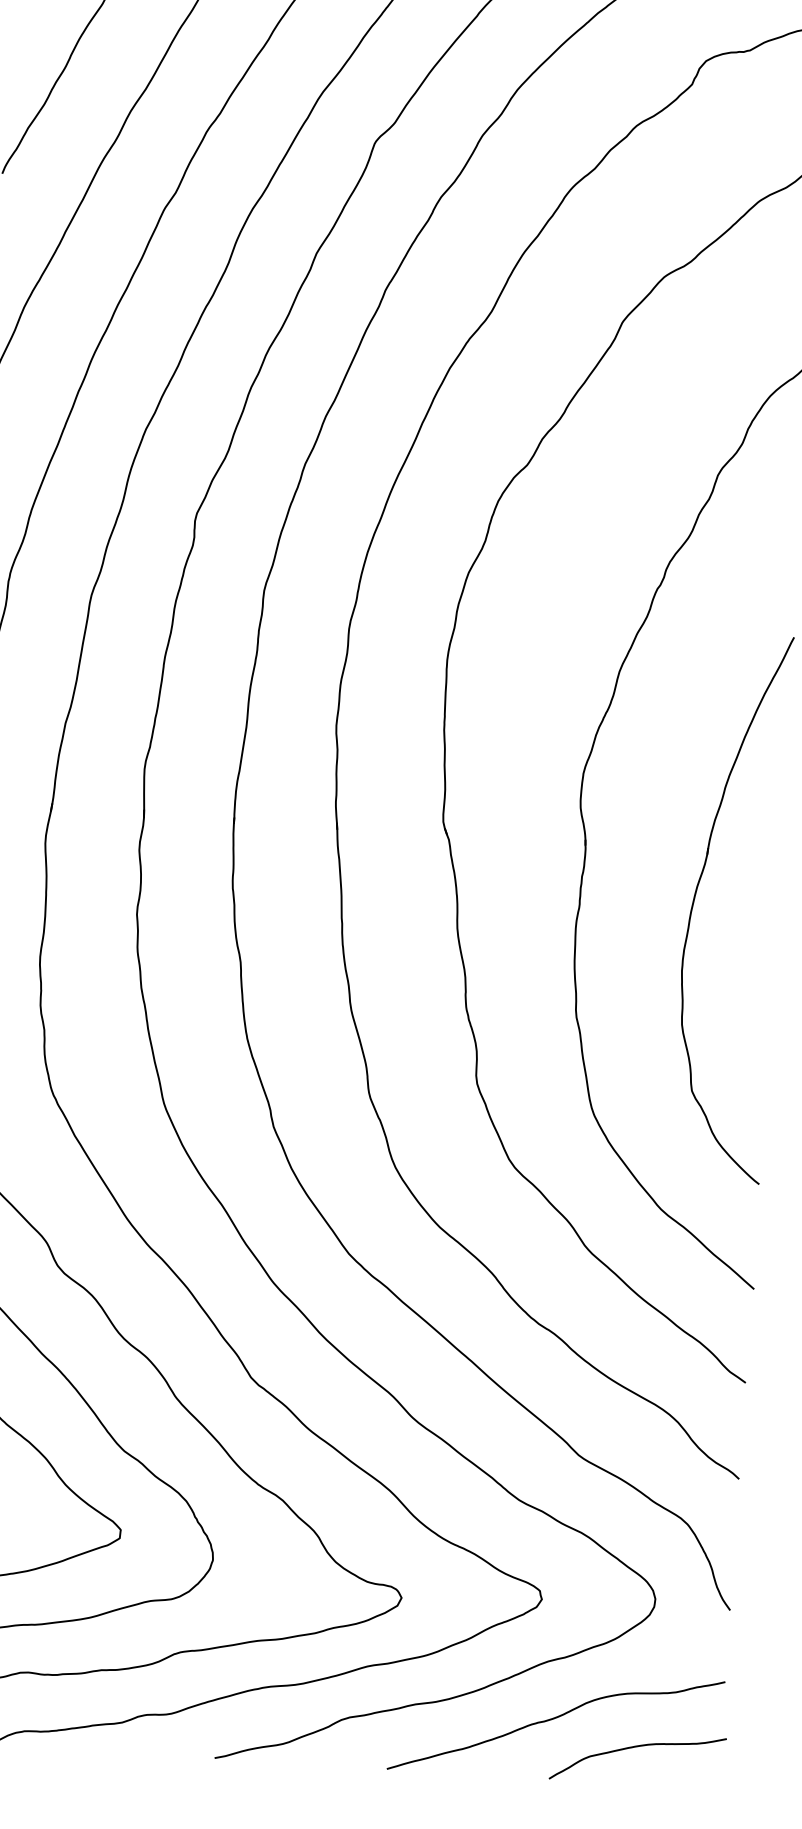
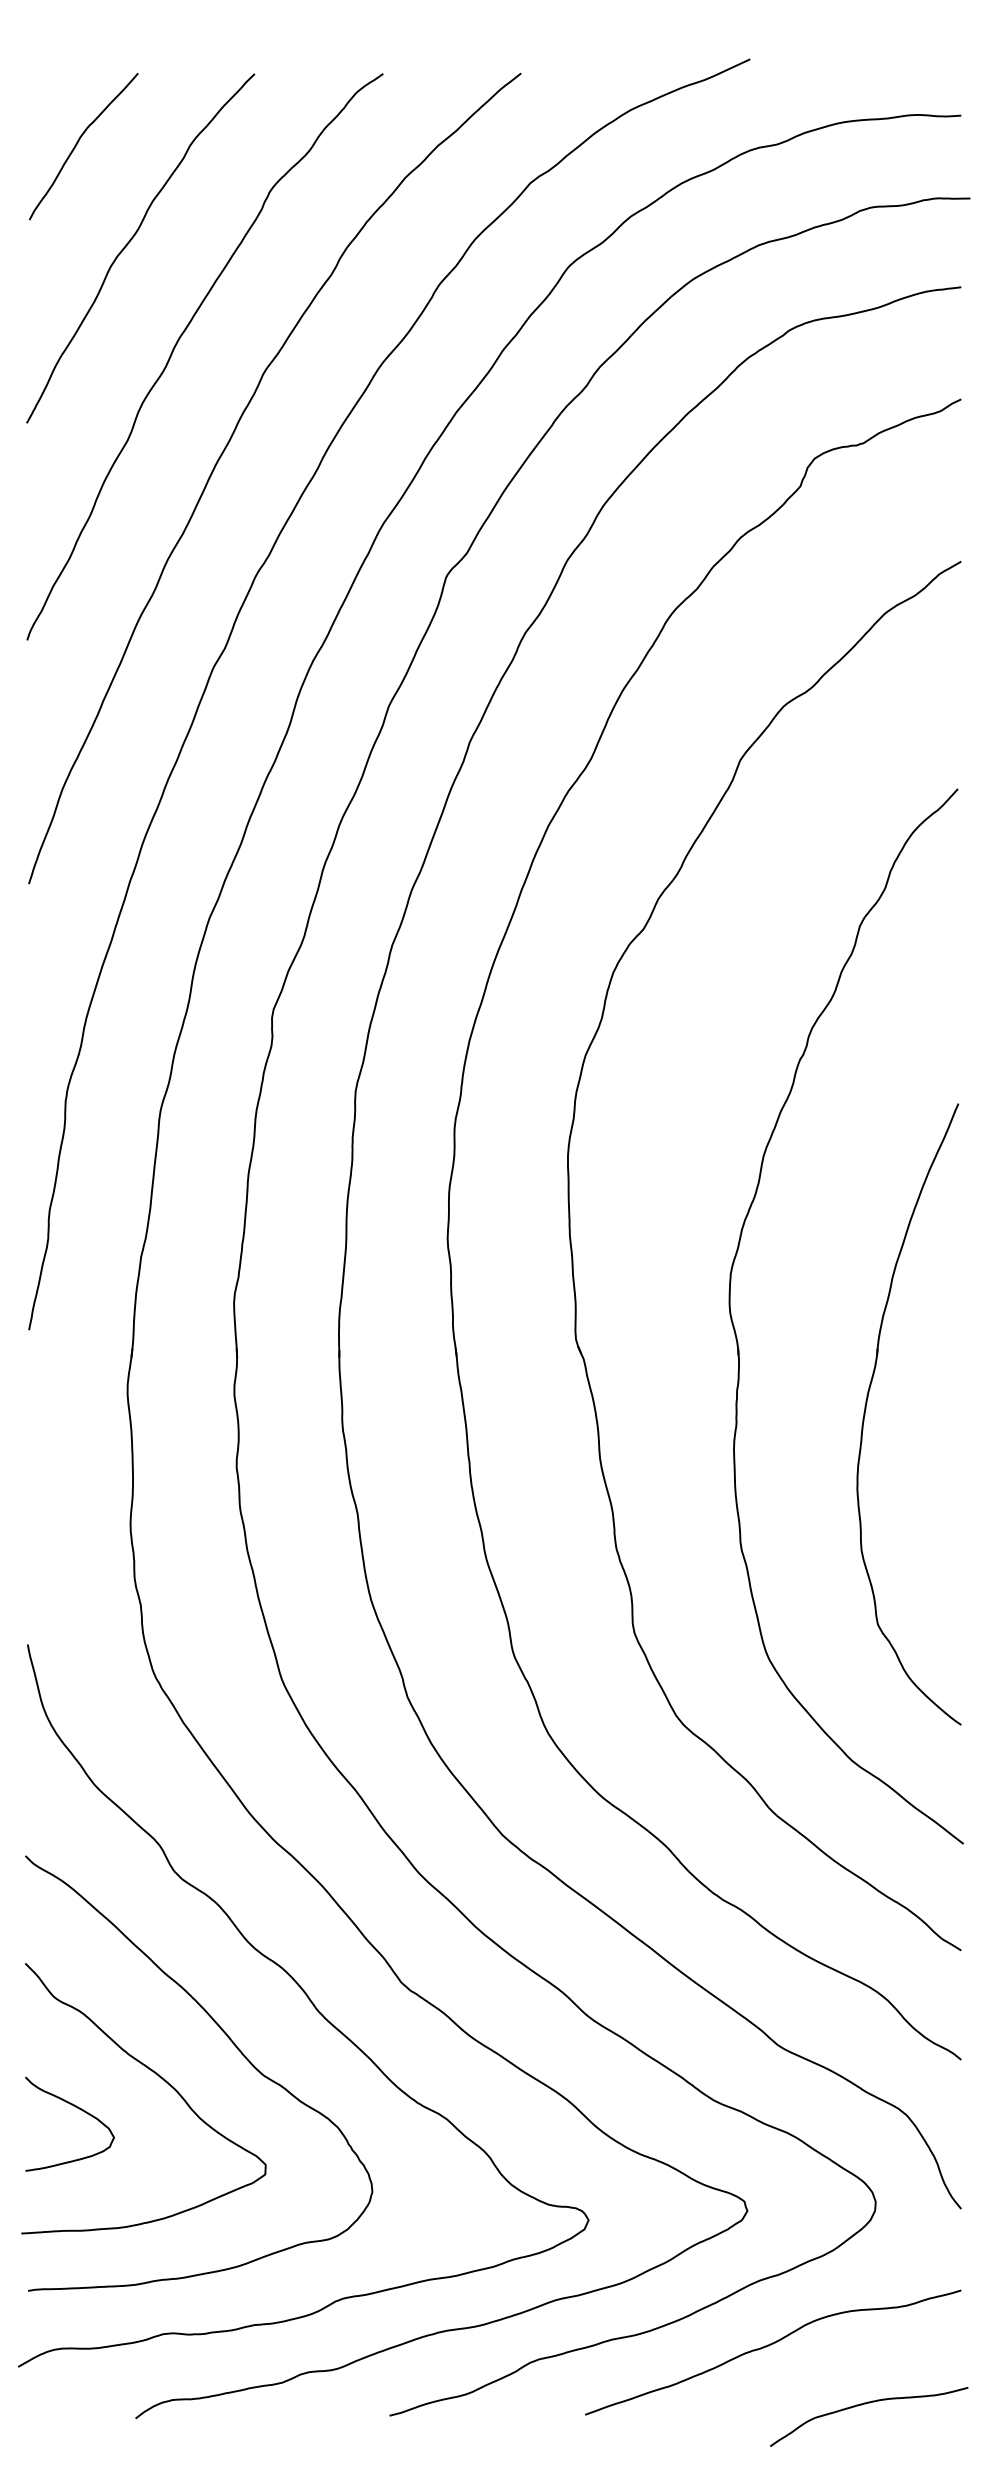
curve: (635, 1747) -> (865, 2404), moved

